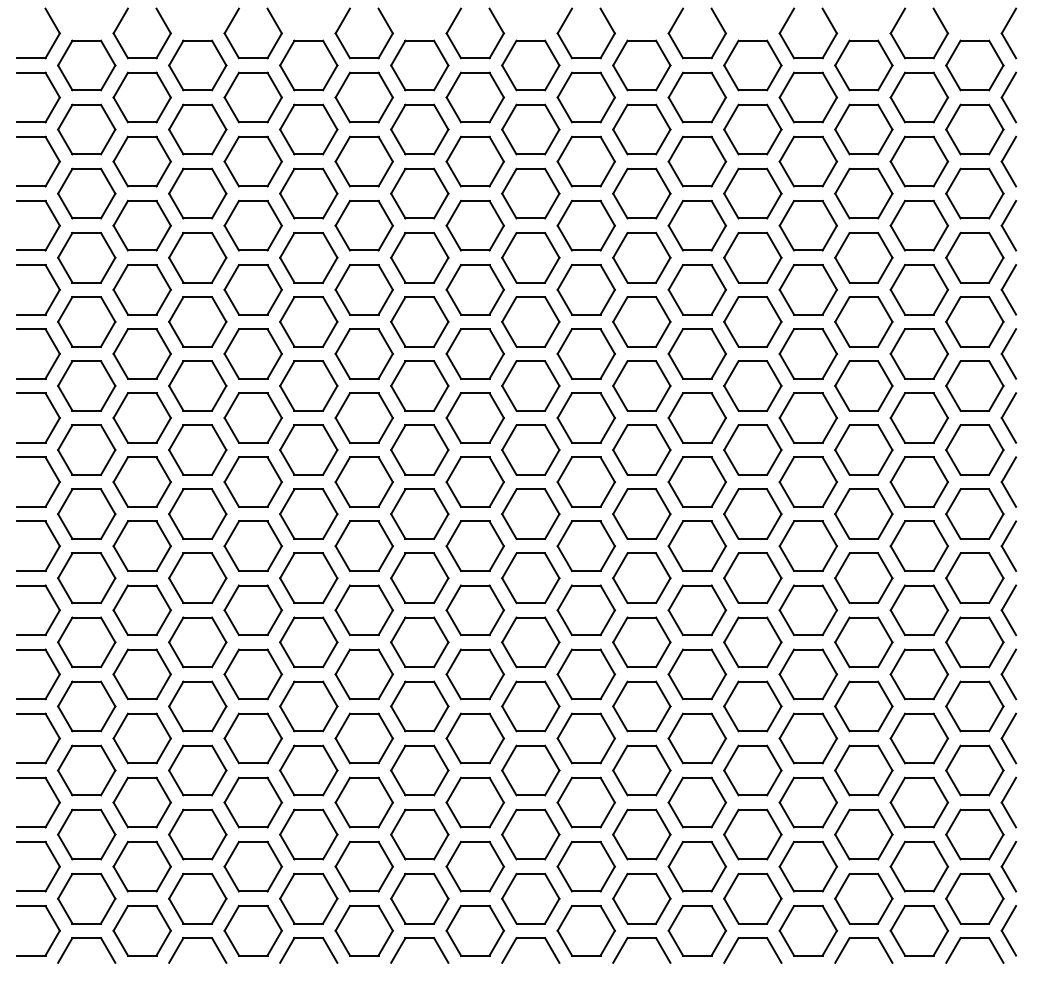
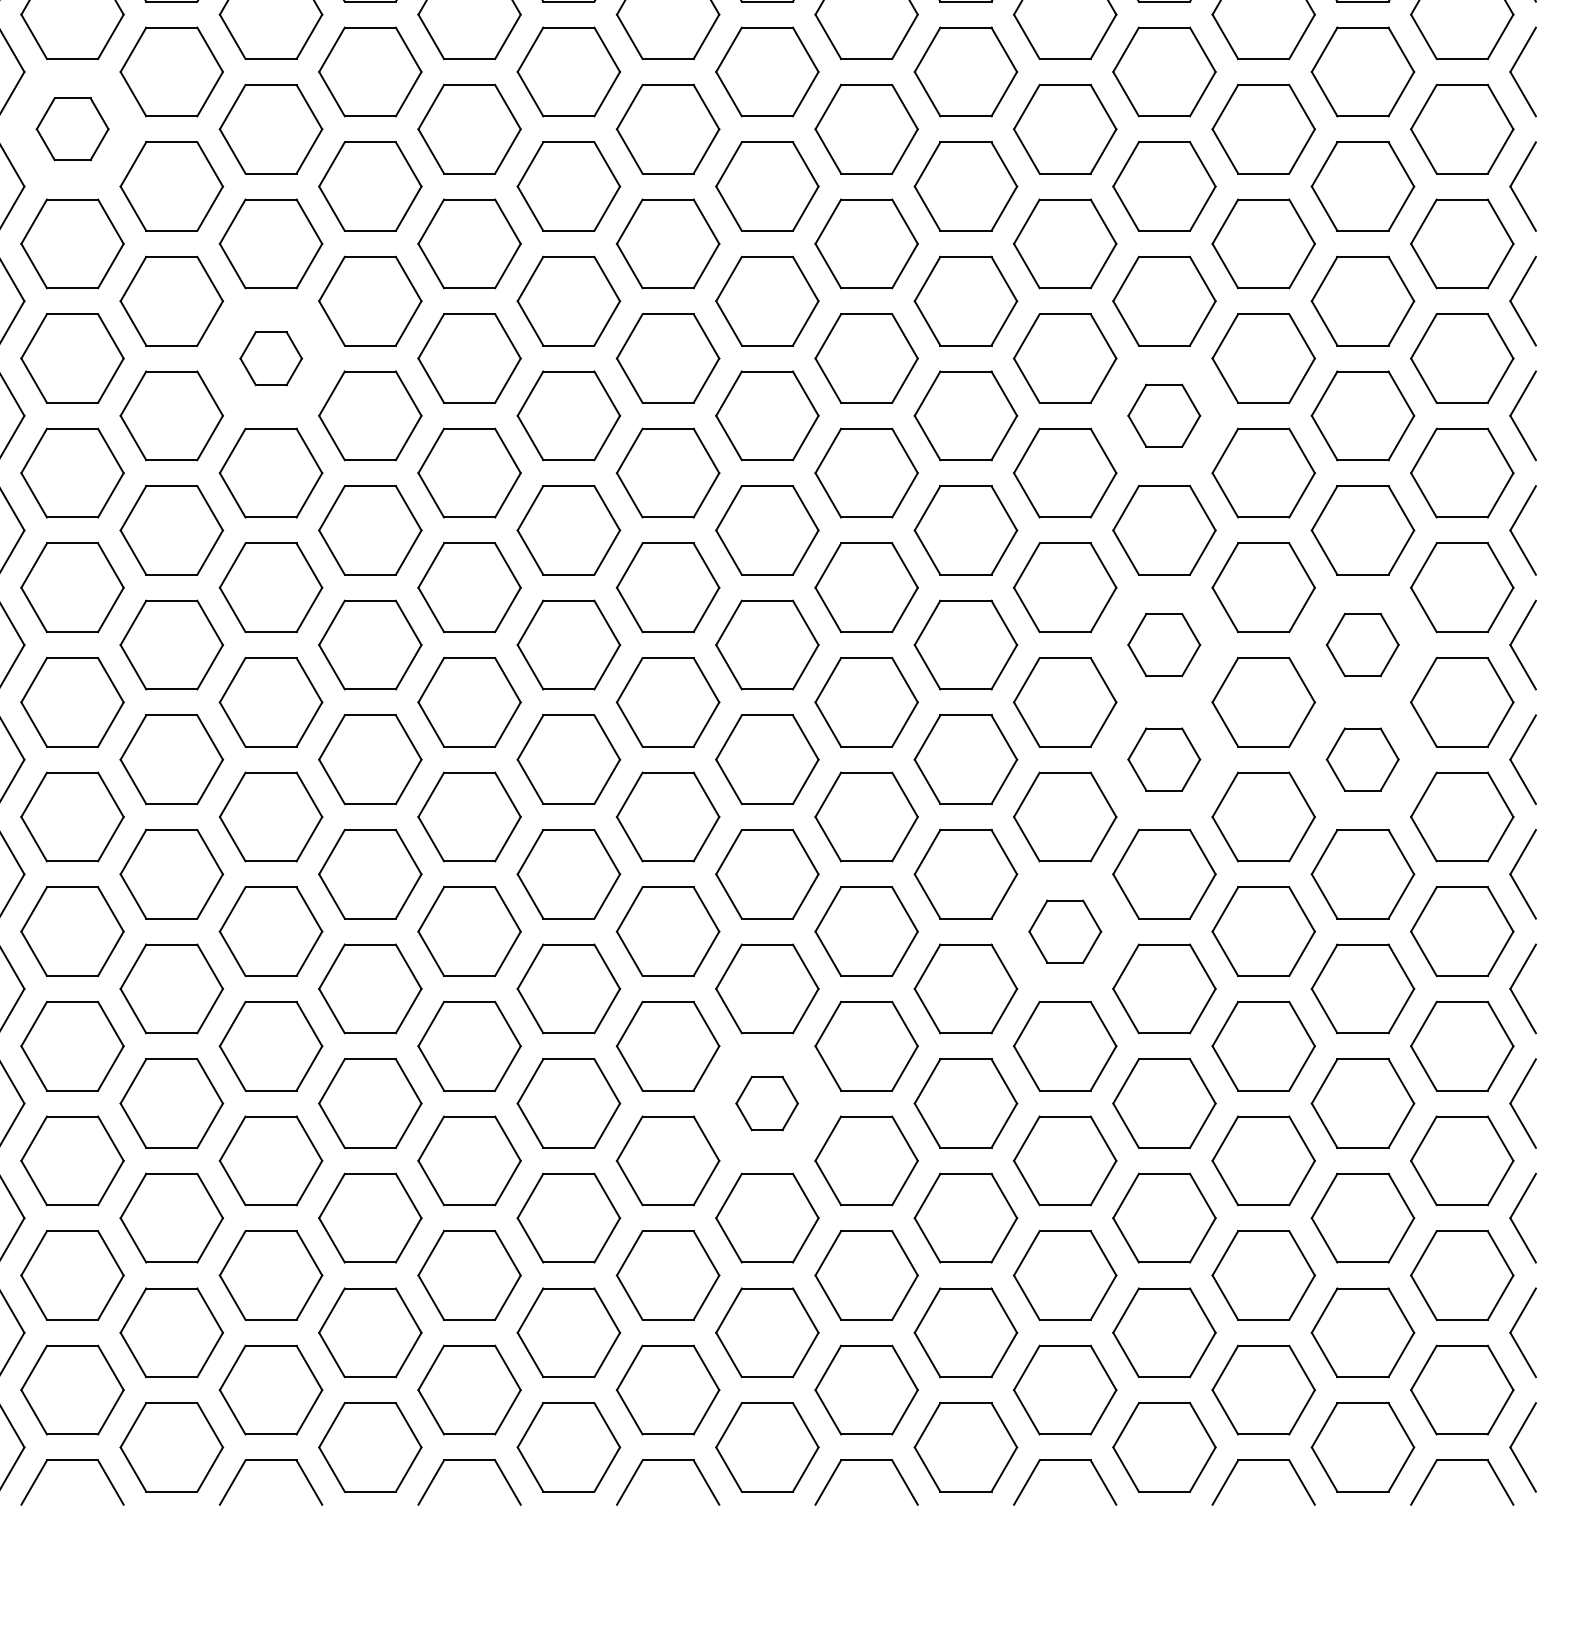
part: (197, 193) -> (72, 128), size x0.7
part: (308, 321) -> (270, 357), size x0.6
part: (807, 353) -> (1162, 415), size x0.7
part: (807, 481) -> (1162, 643), size x0.7
part: (918, 481) -> (1361, 643), size x0.7
part: (807, 545) -> (1162, 758), size x0.7
part: (918, 545) -> (1361, 758), size x0.7
part: (752, 642) -> (1064, 931), size x0.7
part: (585, 738) -> (765, 1103), size x0.6

